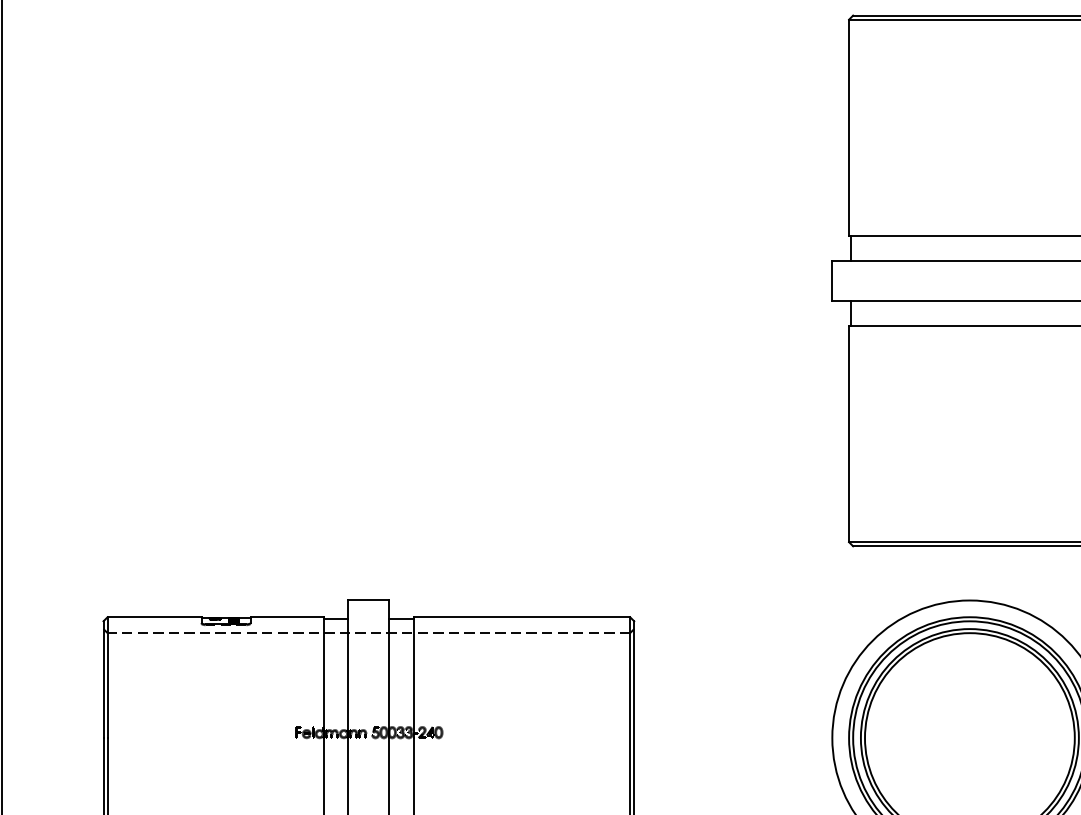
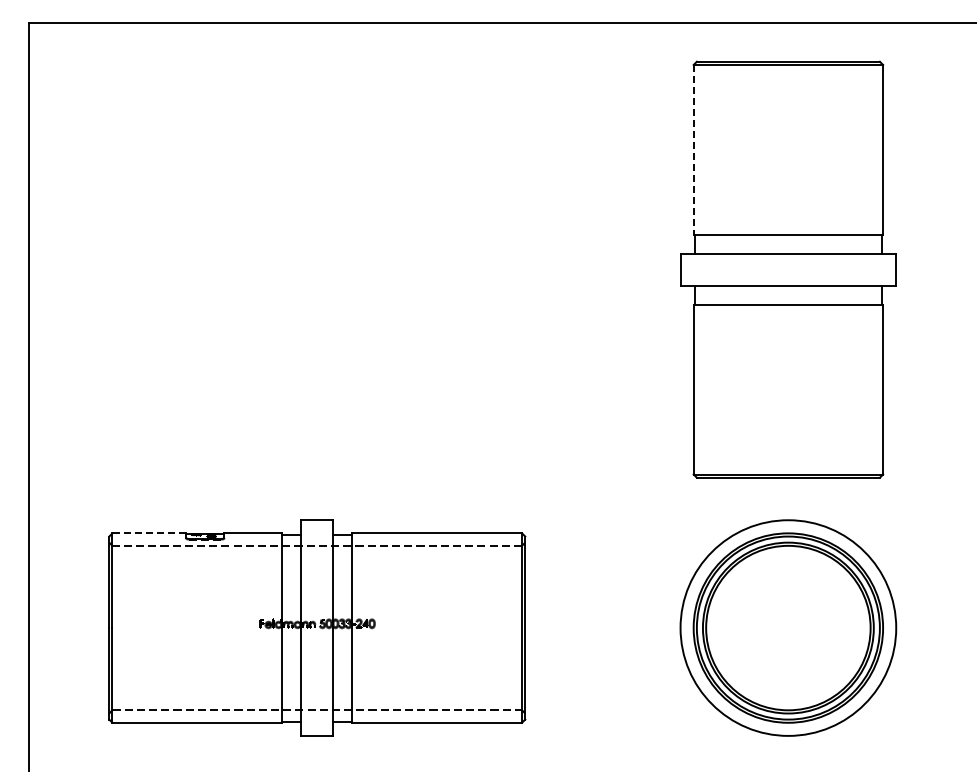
line: (848, 127) -> (693, 149), solid -> dashed
line: (154, 617) -> (149, 533), solid -> dashed

